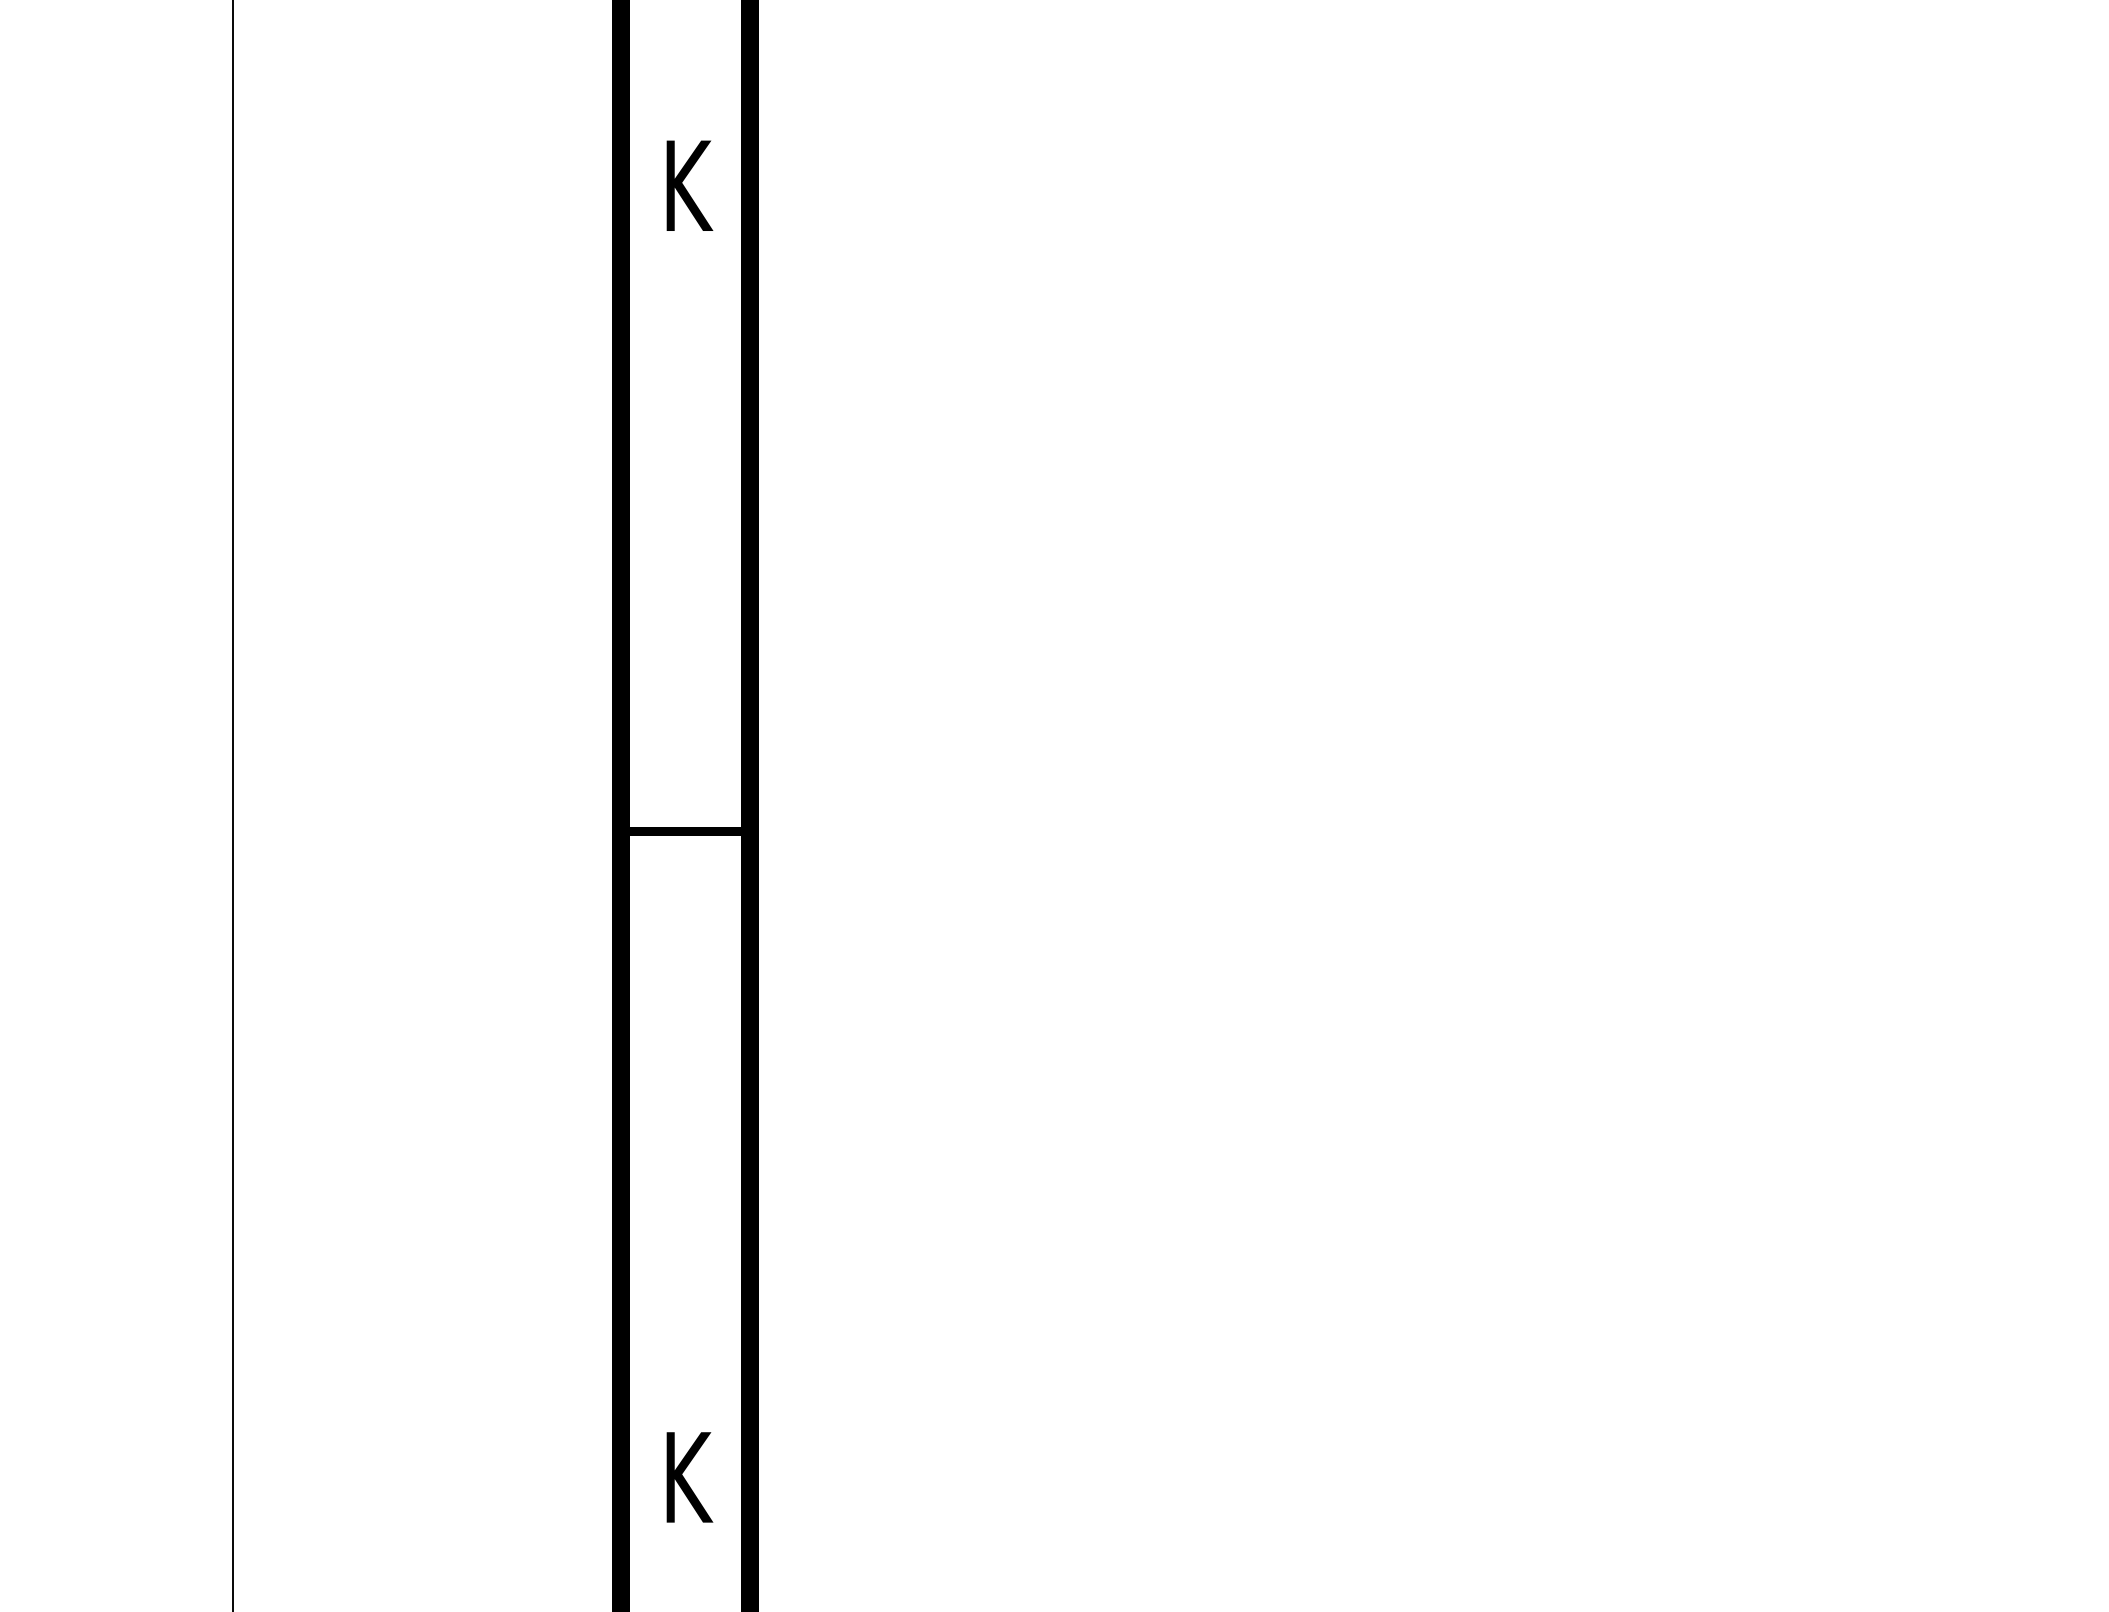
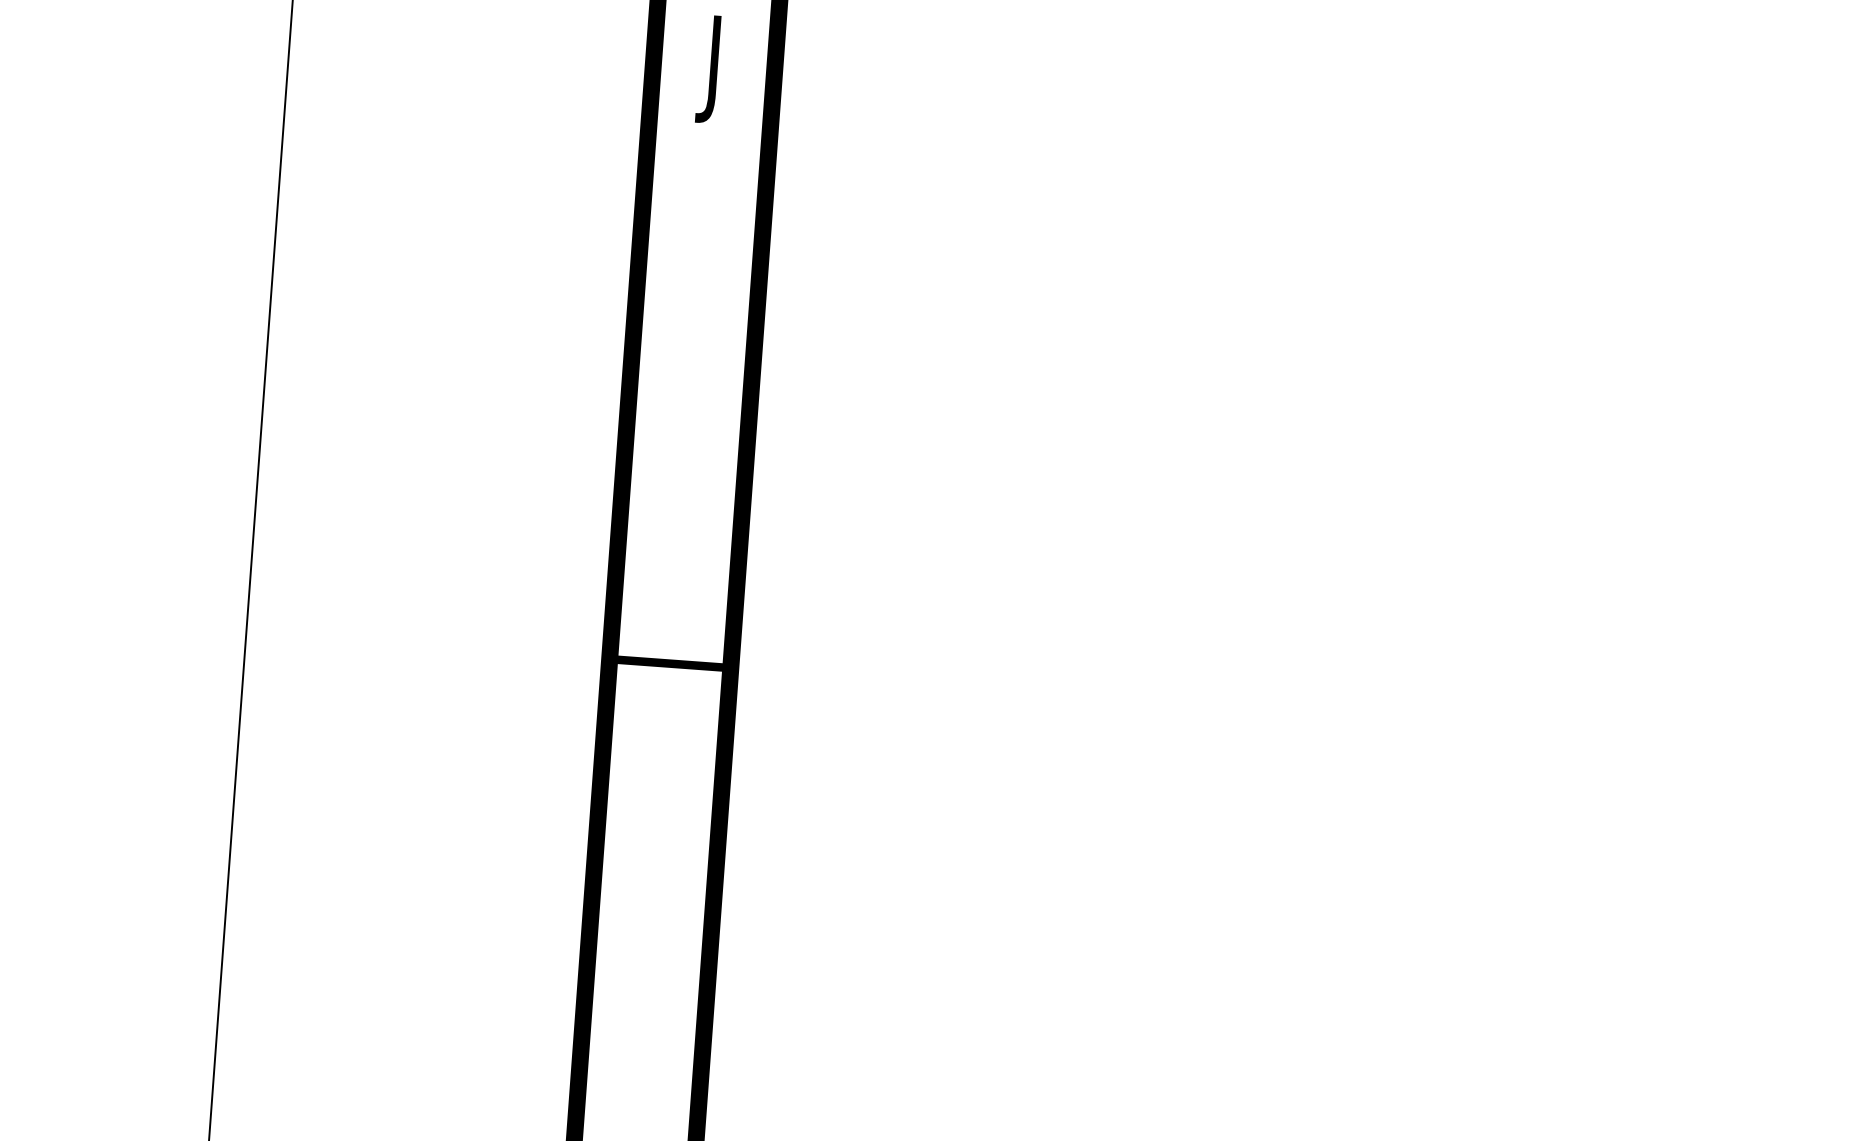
text: (689, 197) -> (717, 69), K -> J

